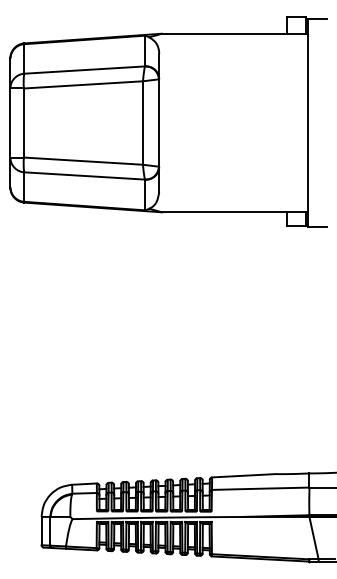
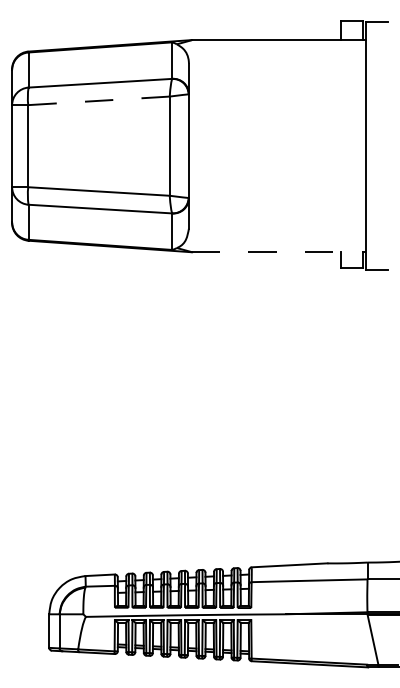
line: (83, 84) -> (99, 100), solid -> dashed
line: (235, 212) -> (279, 252), solid -> dashed

